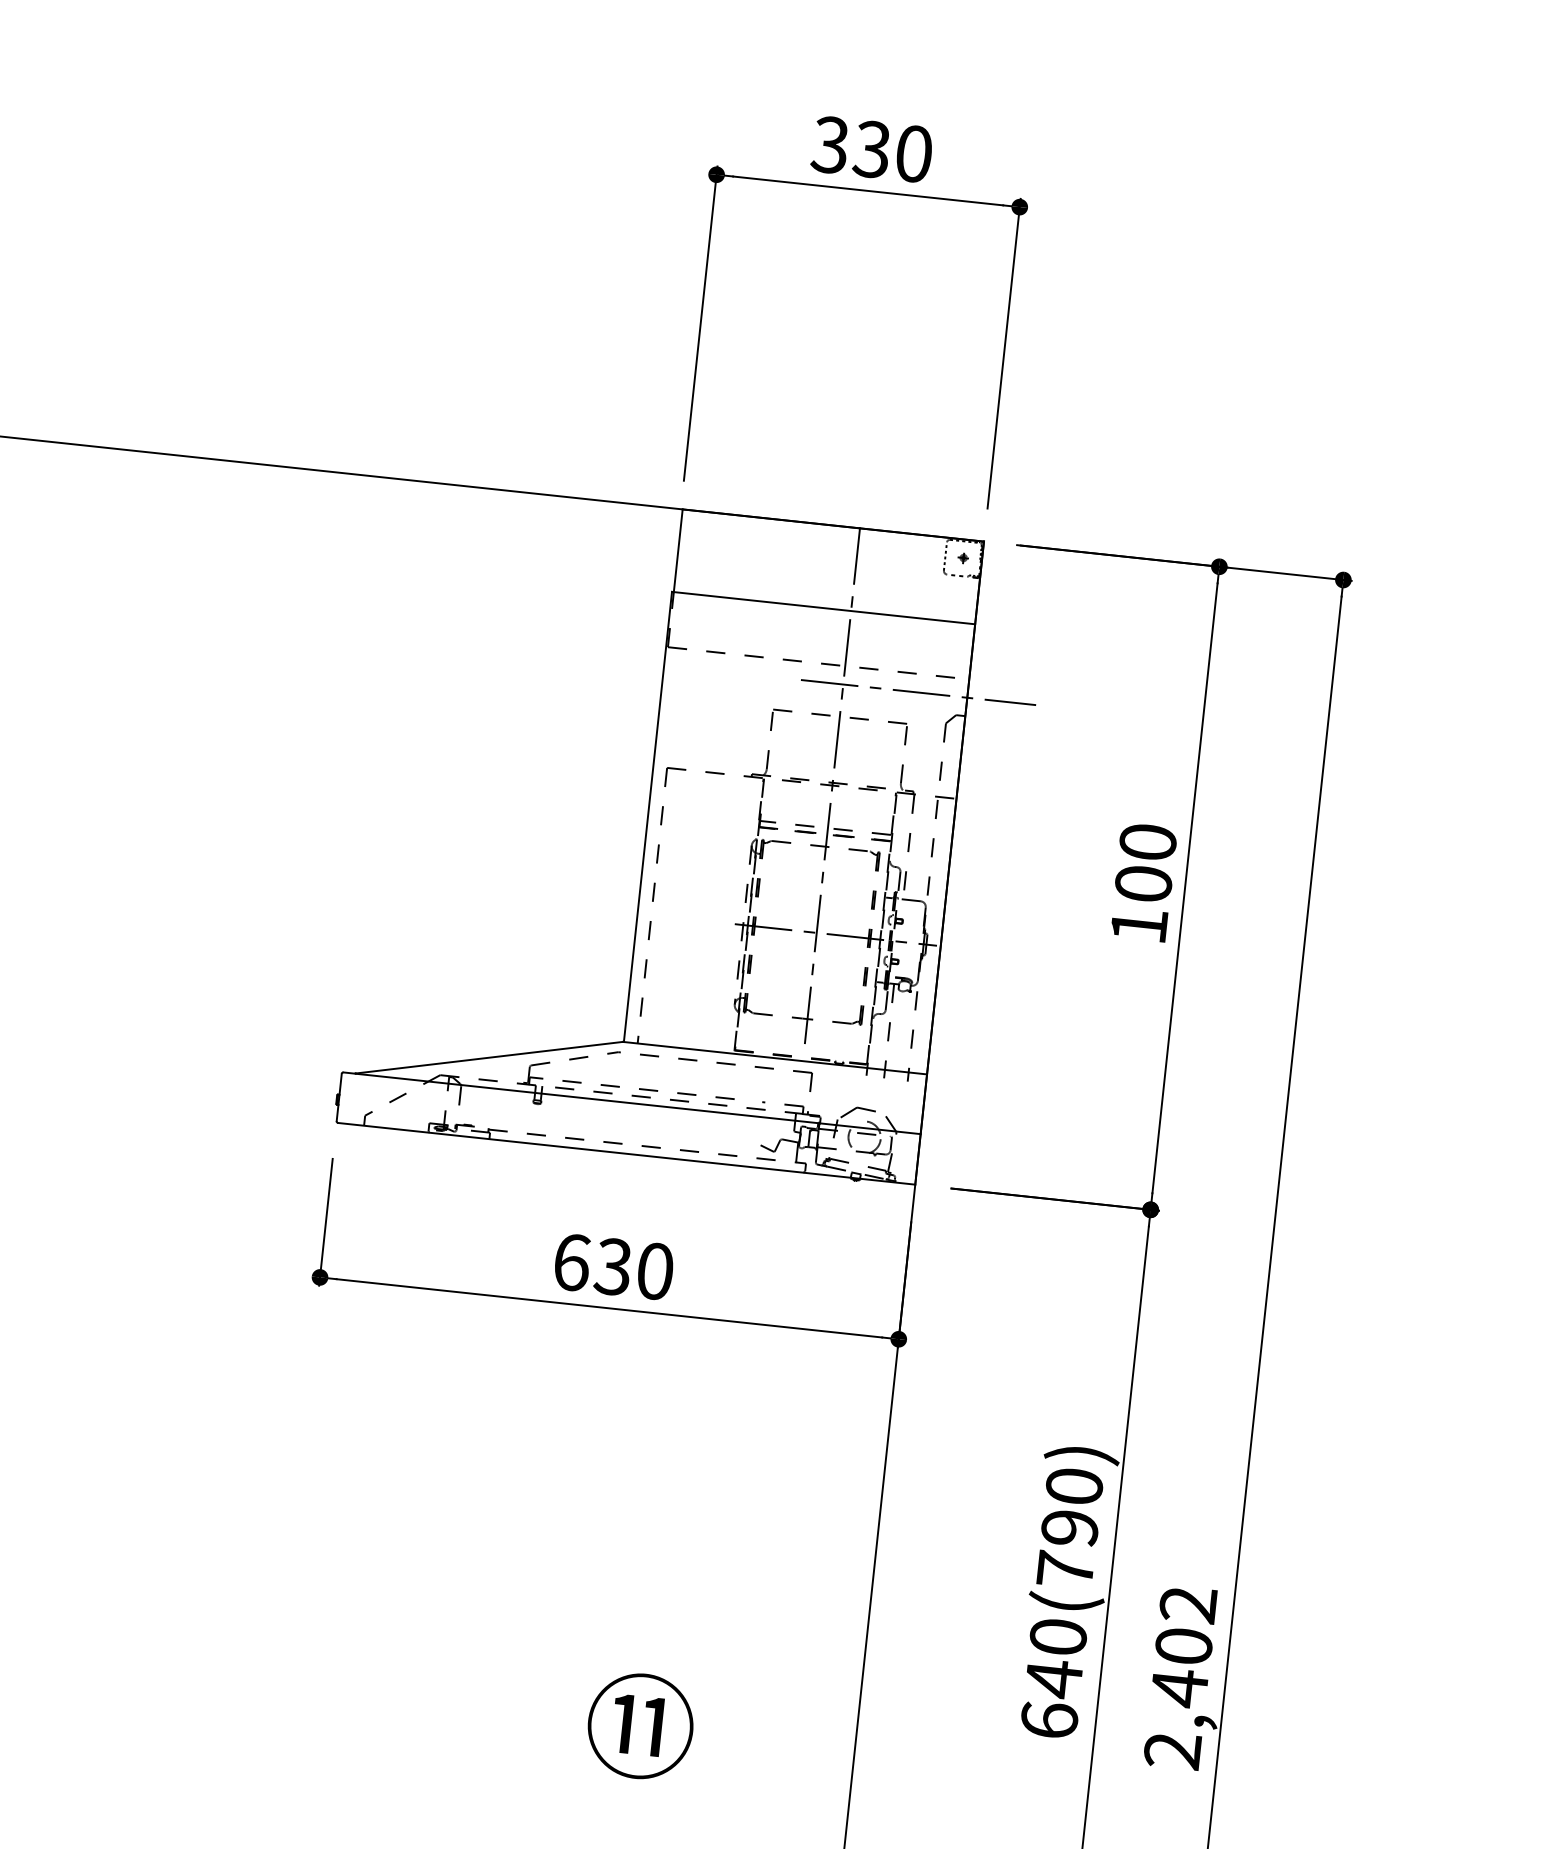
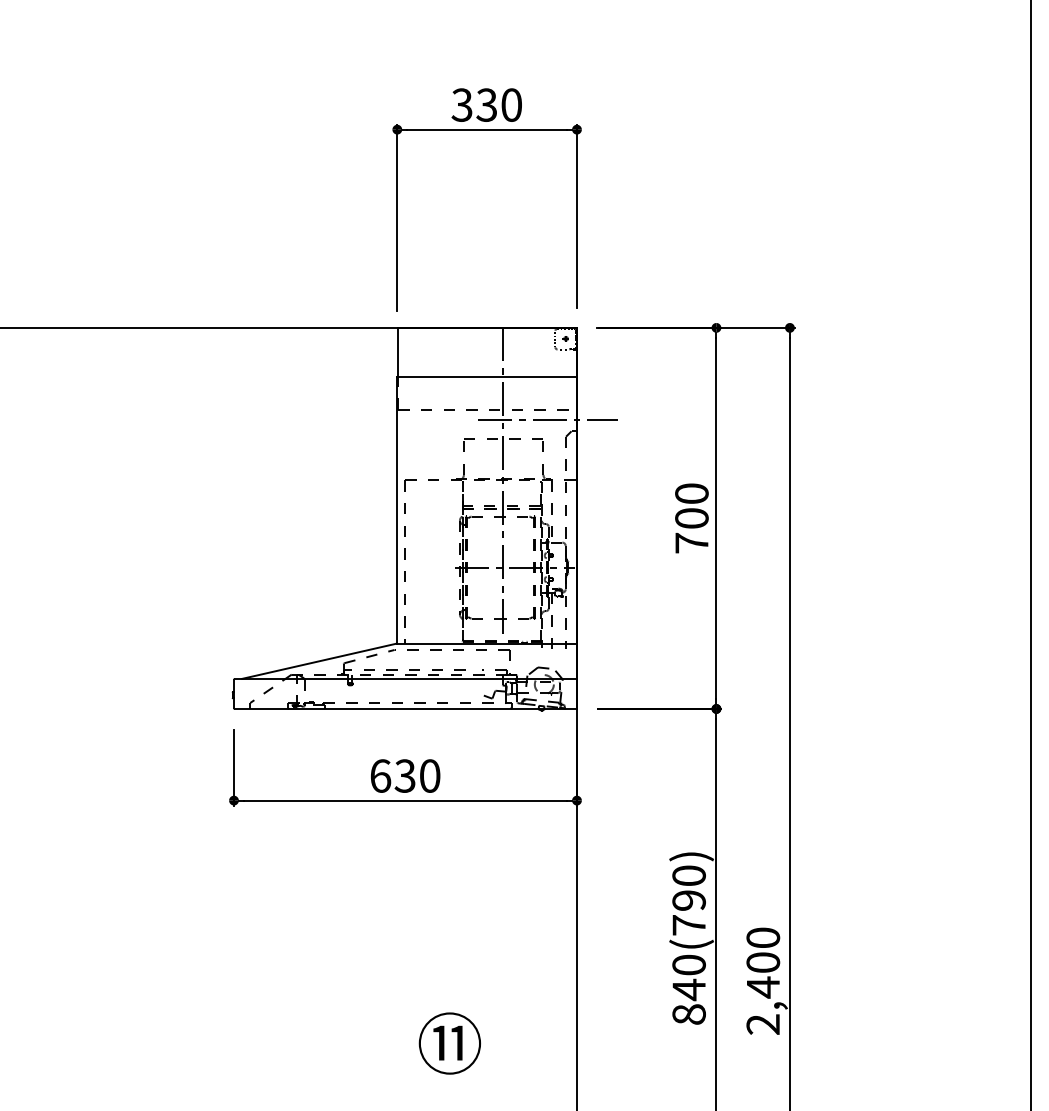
text: (1138, 924) -> (691, 542), 100 -> 700
text: (1188, 1603) -> (763, 937), 2,402 -> 2,400
text: (1048, 1720) -> (688, 1014), 640(790) -> 840(790)

